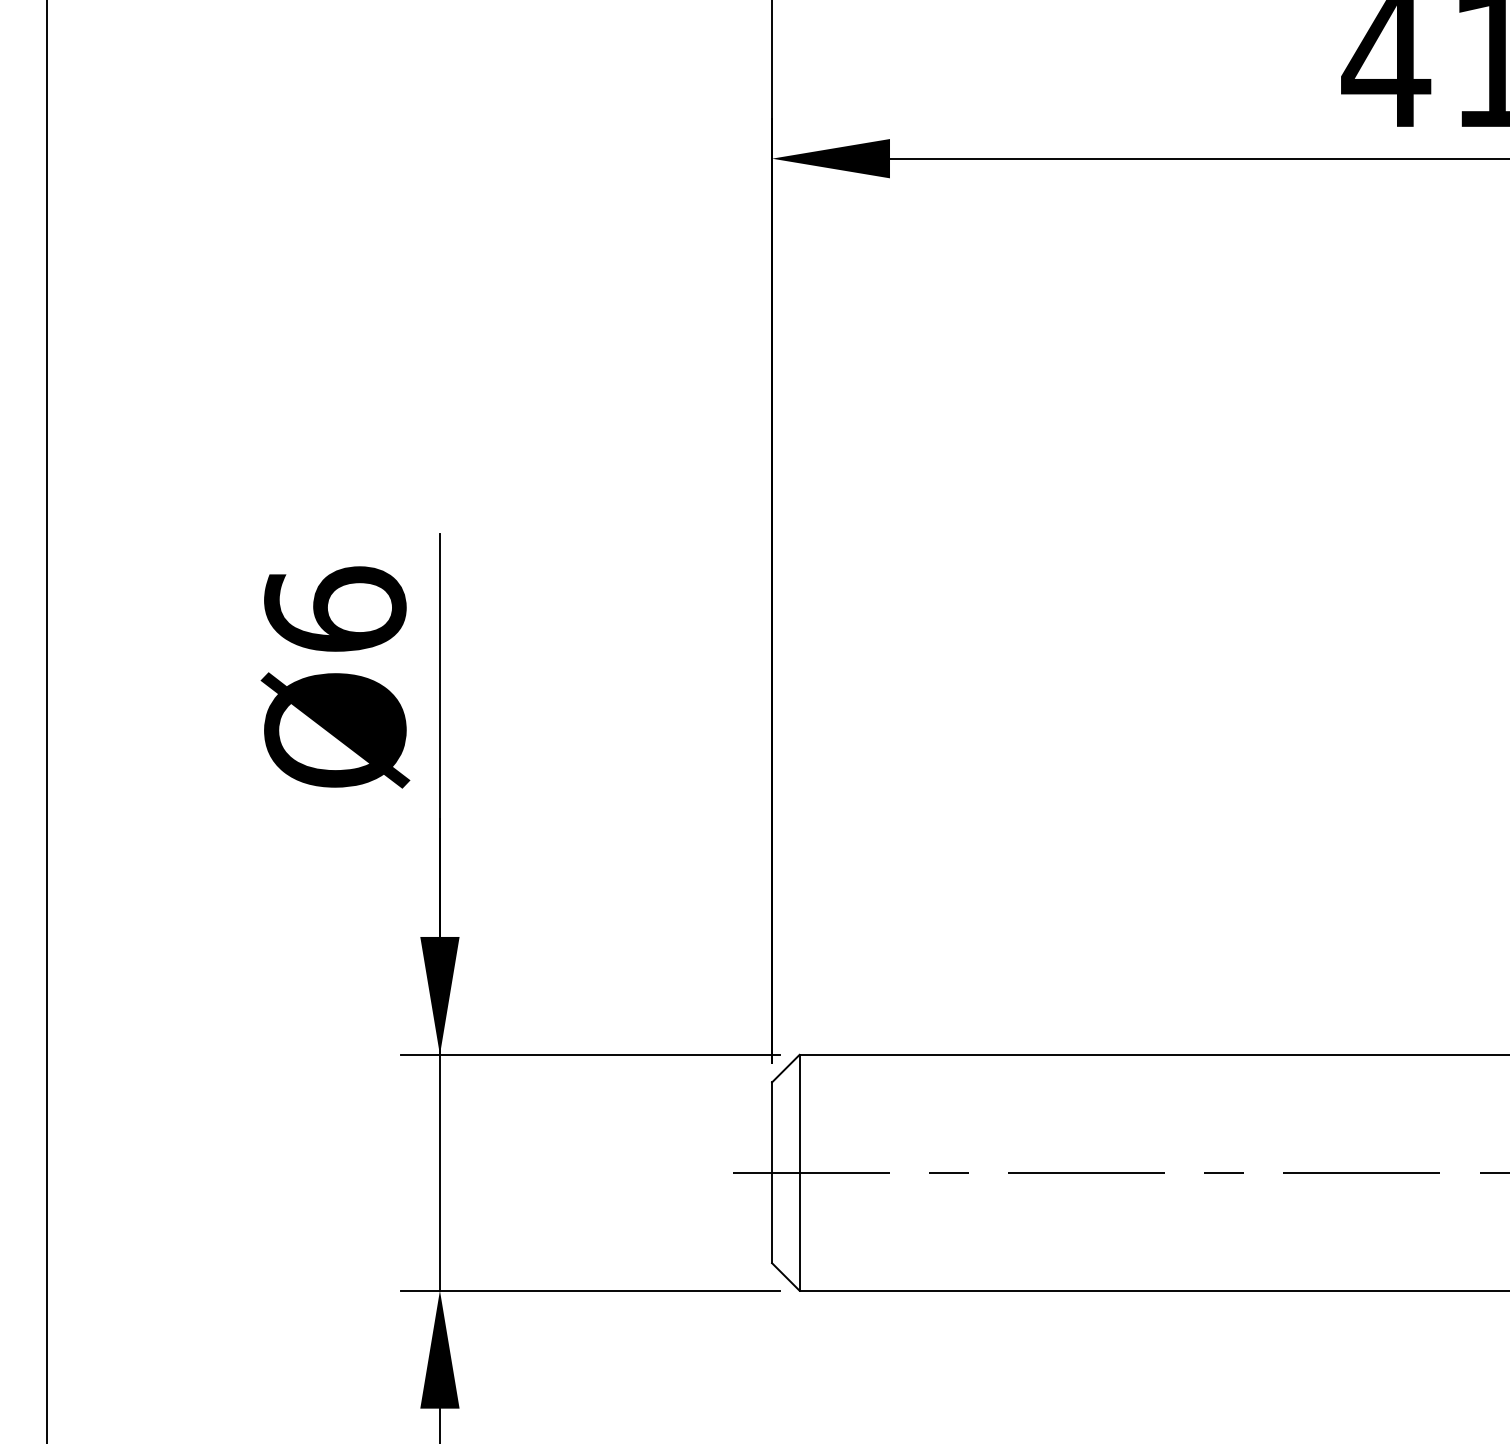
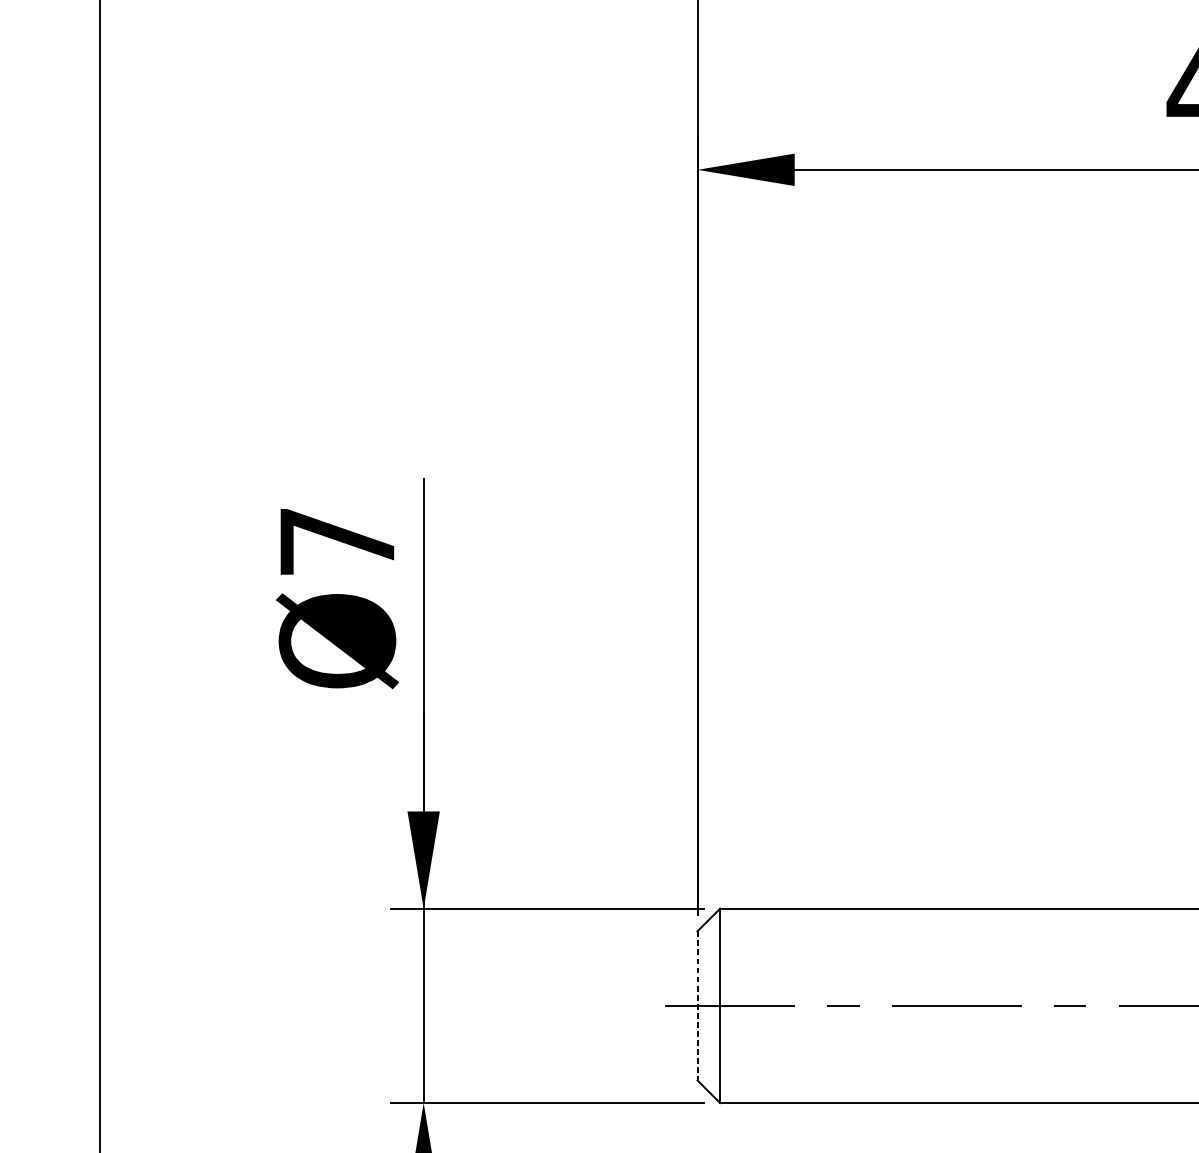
text: (335, 608) -> (337, 540), Ø6 -> Ø7
line: (772, 1173) -> (697, 1006), solid -> dashed

